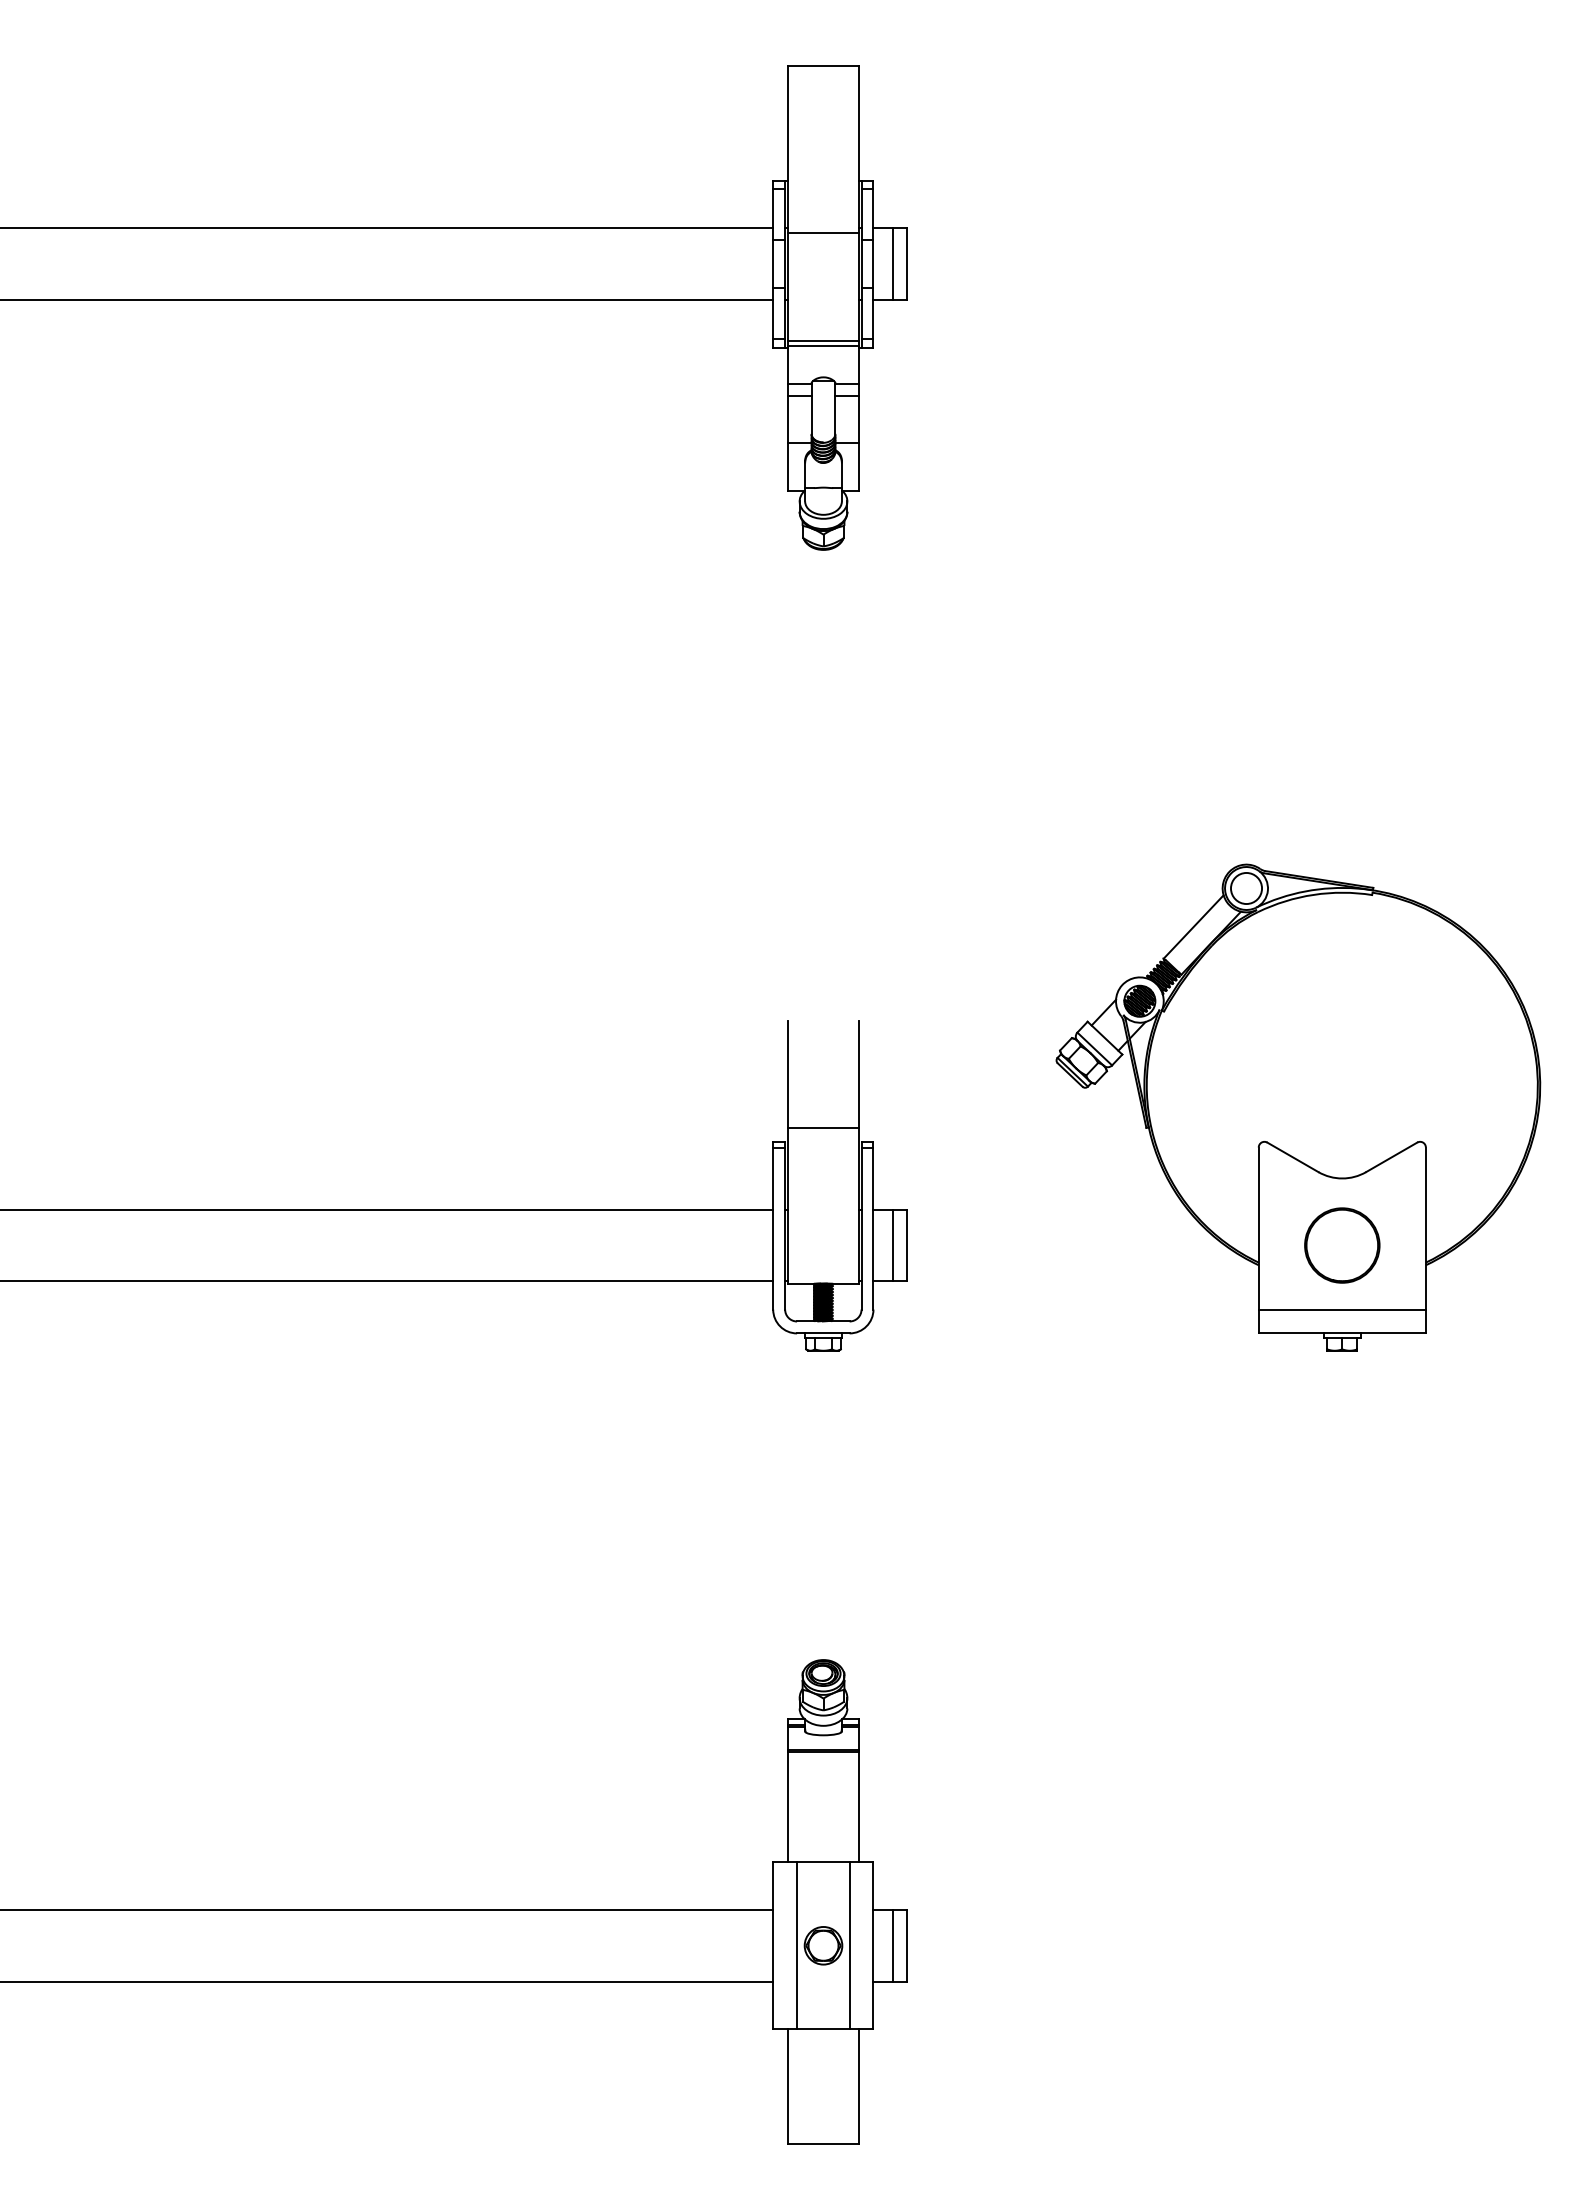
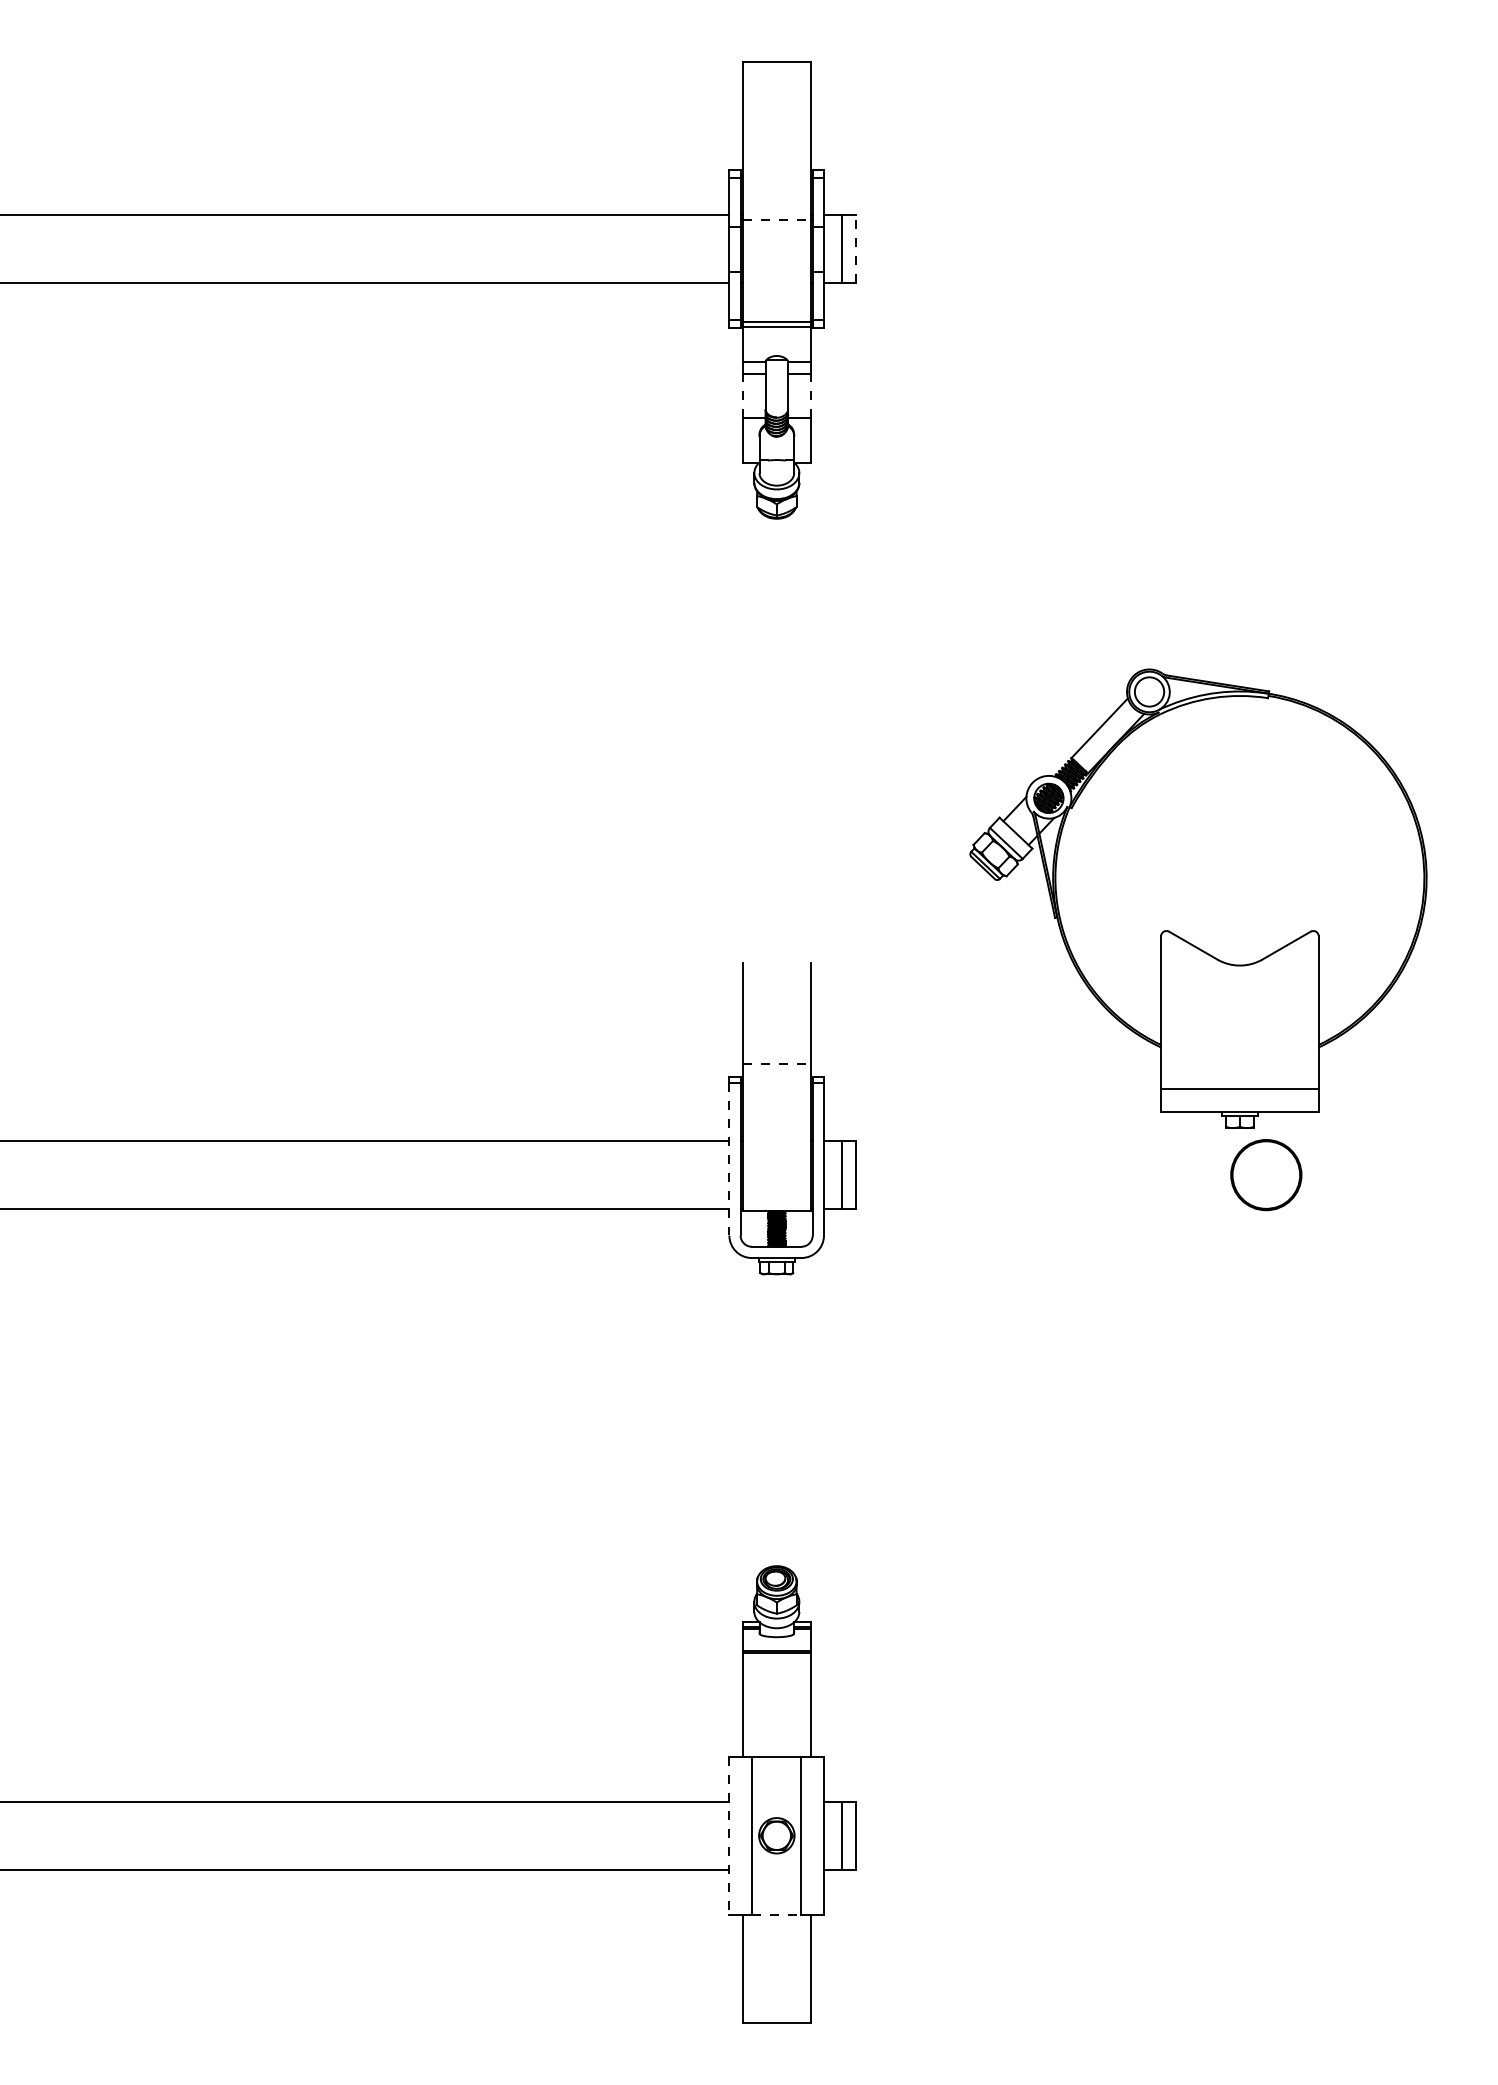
line: (823, 233) -> (776, 220), solid -> dashed
line: (907, 264) -> (856, 249), solid -> dashed
line: (787, 418) -> (742, 394), solid -> dashed
line: (859, 418) -> (810, 394), solid -> dashed
part: (1298, 1107) -> (1198, 898), moved
line: (823, 1127) -> (776, 1063), solid -> dashed
line: (773, 1229) -> (729, 1159), solid -> dashed
line: (773, 1945) -> (729, 1835), solid -> dashed
line: (823, 2029) -> (776, 1914), solid -> dashed

